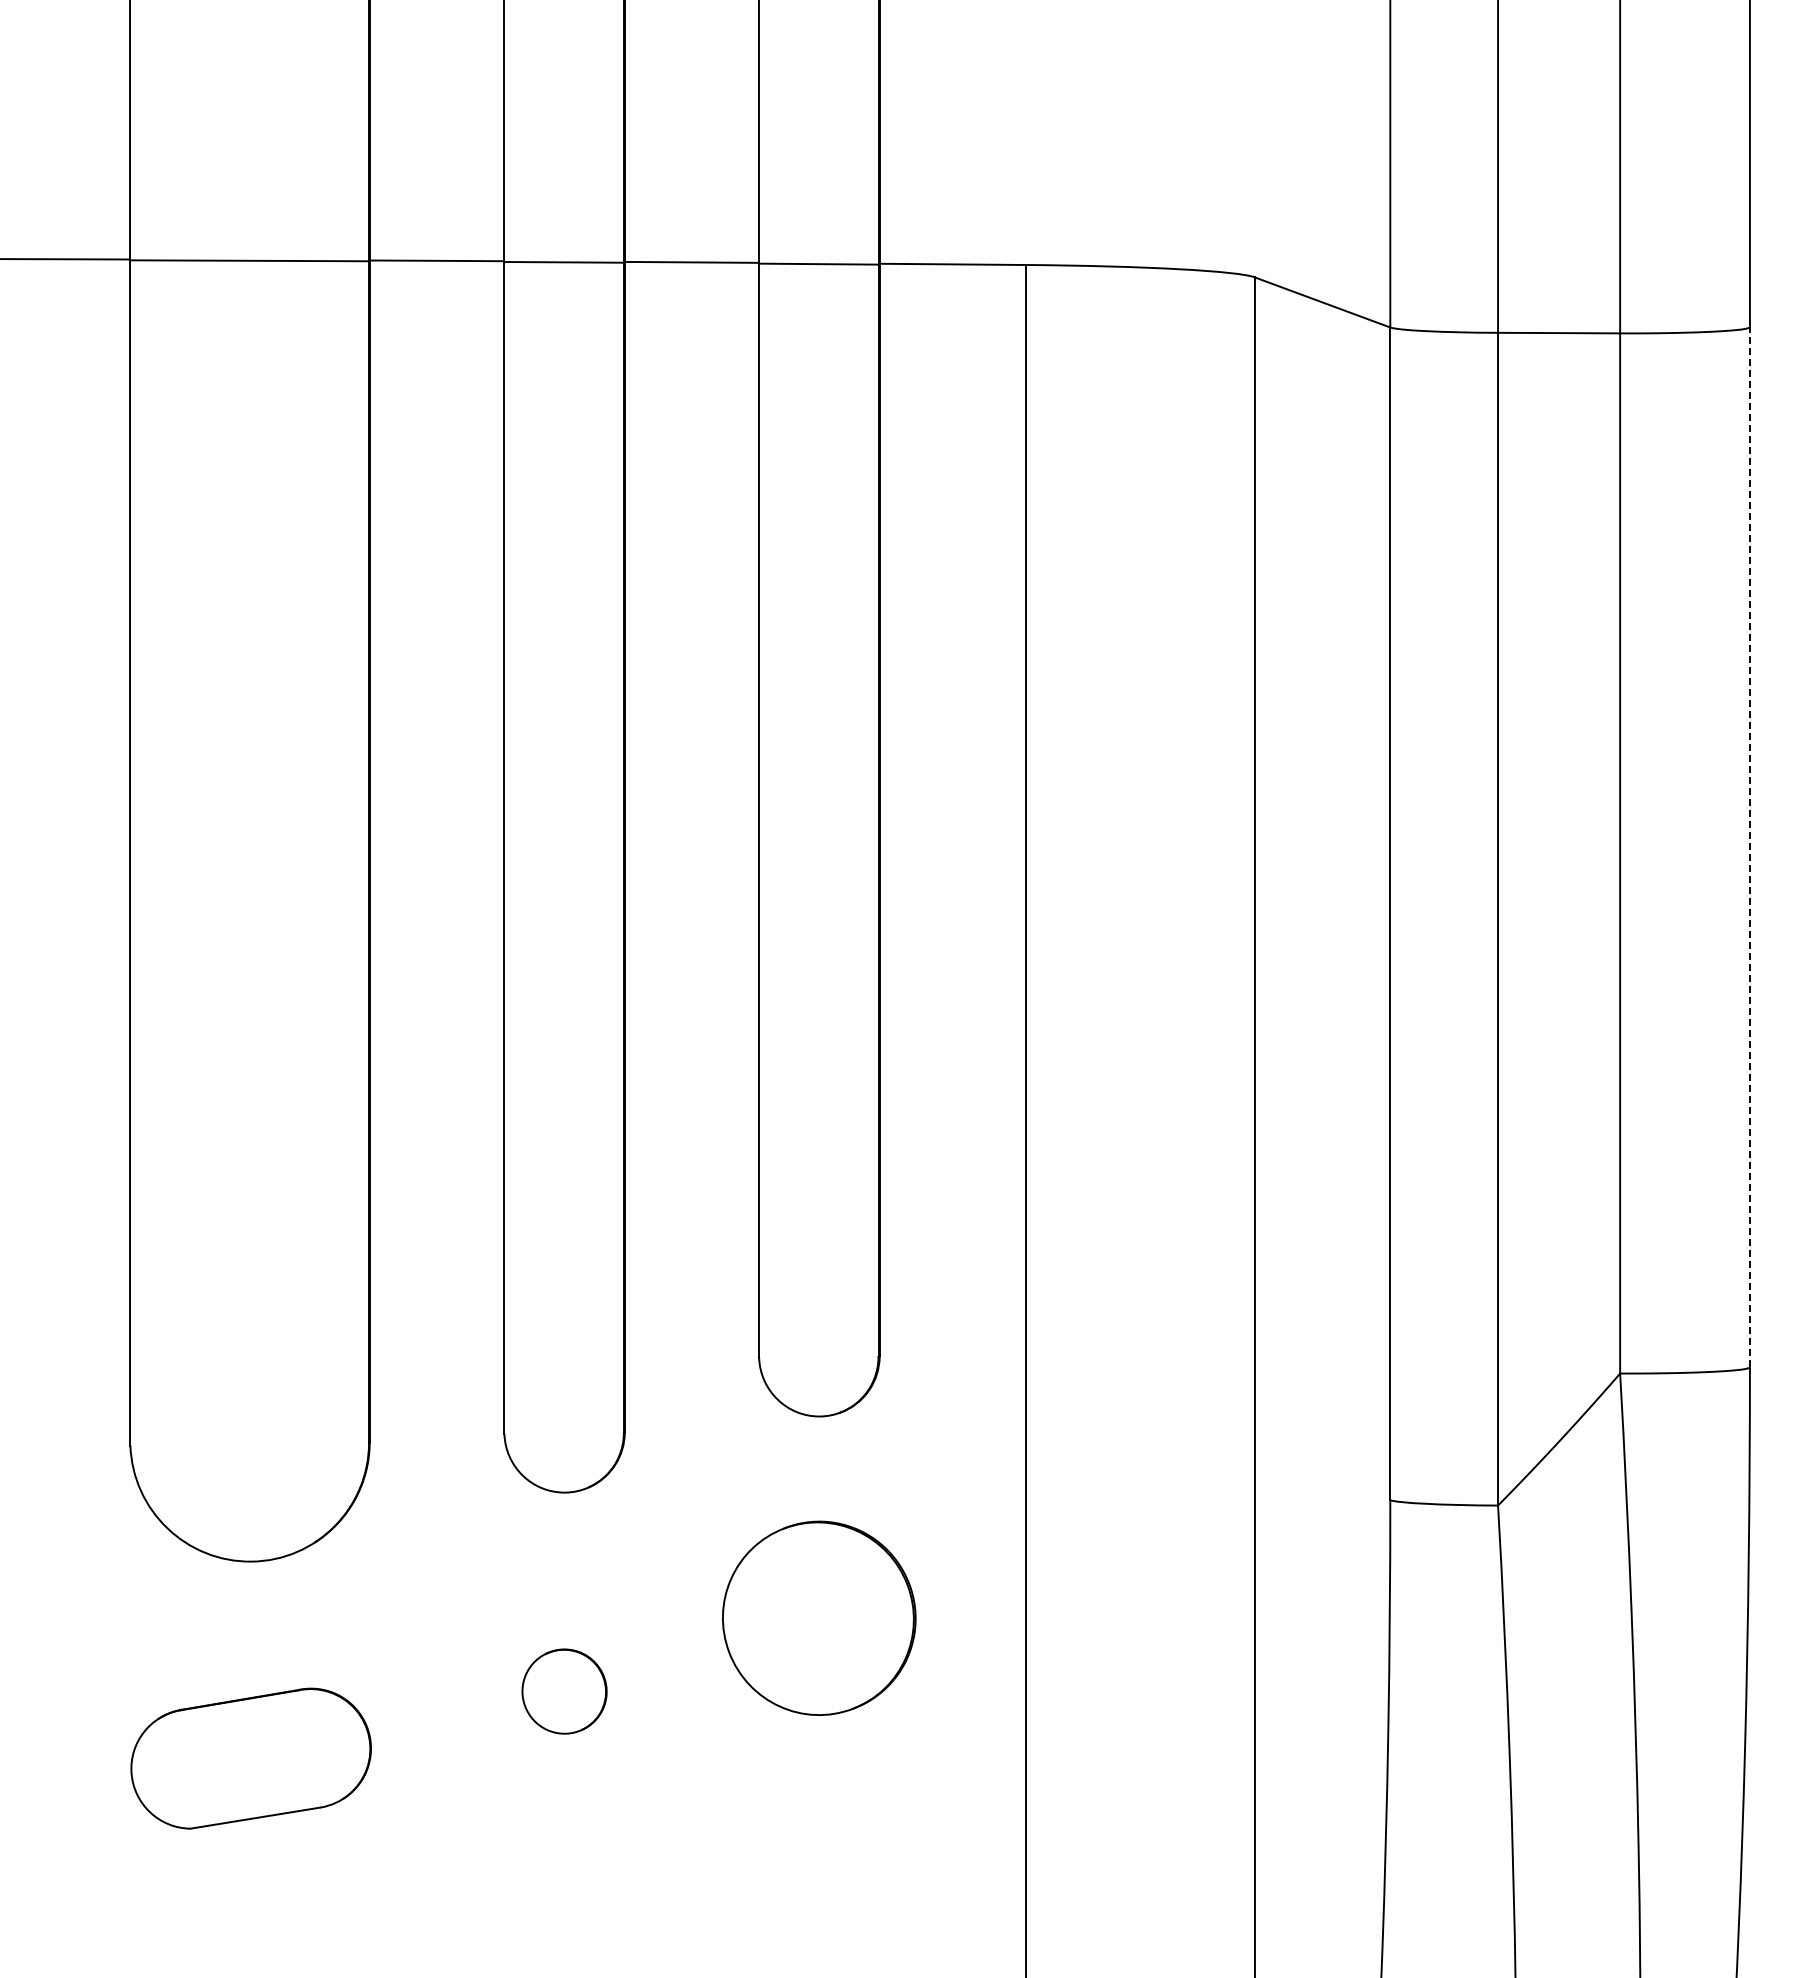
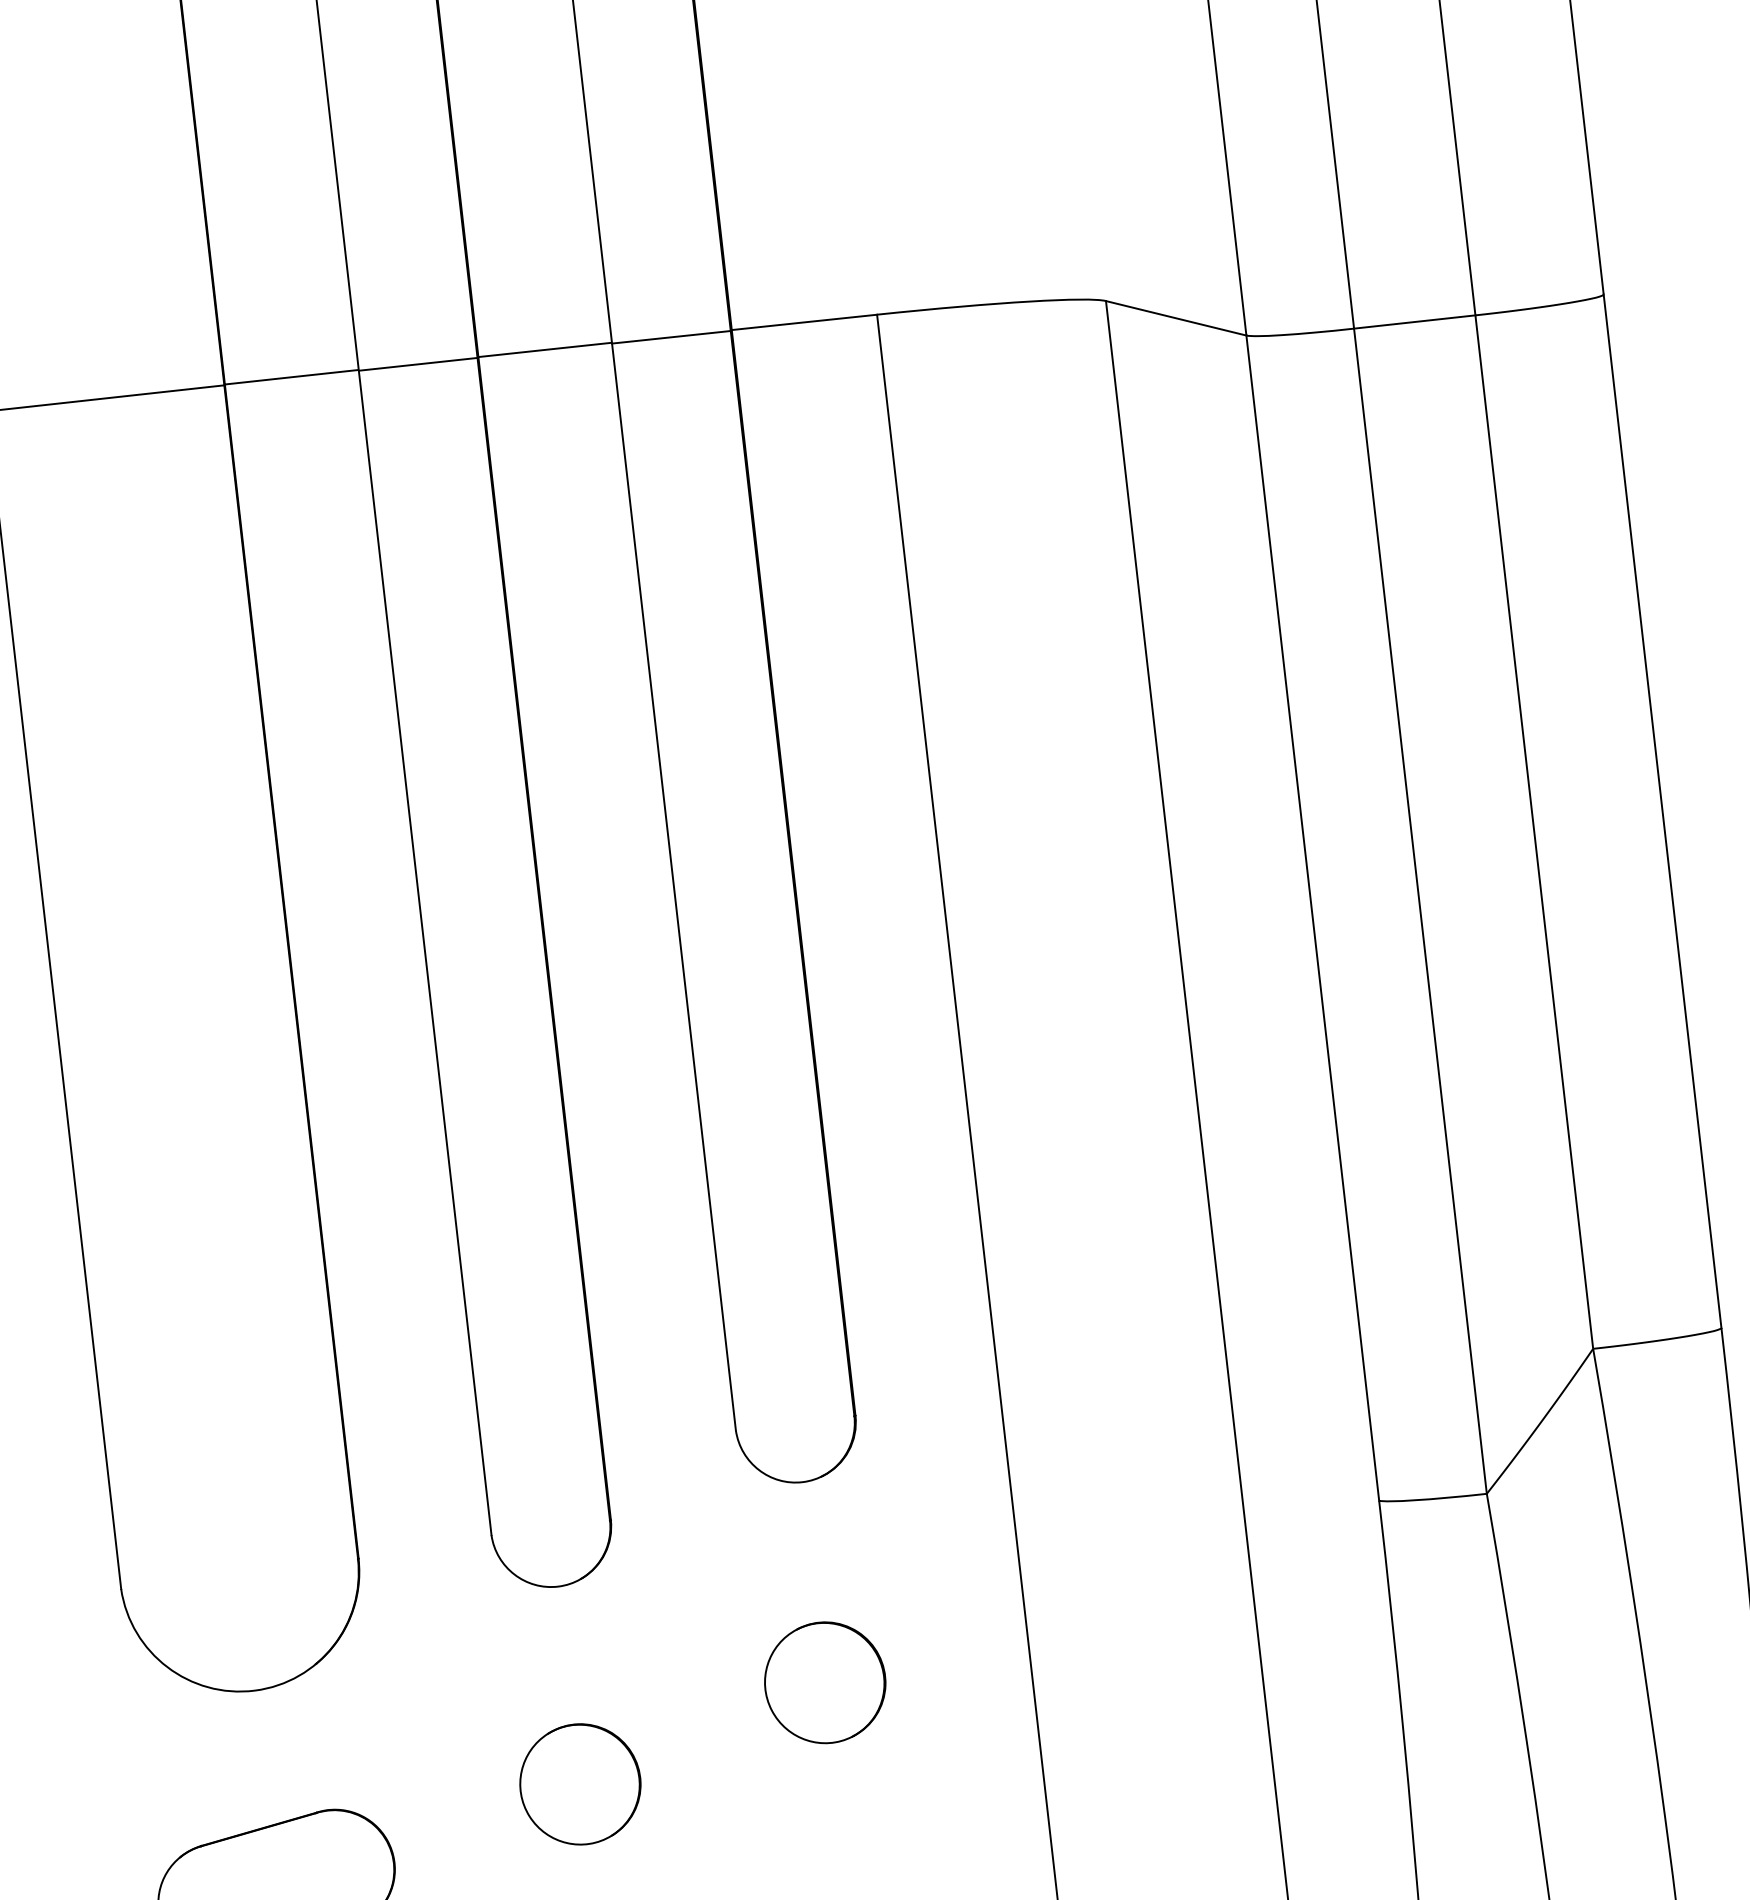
line: (1749, 846) -> (1662, 810), dashed -> solid
part: (819, 1618) -> (825, 1682), size x0.62
part: (564, 1691) -> (580, 1784), size x1.43

